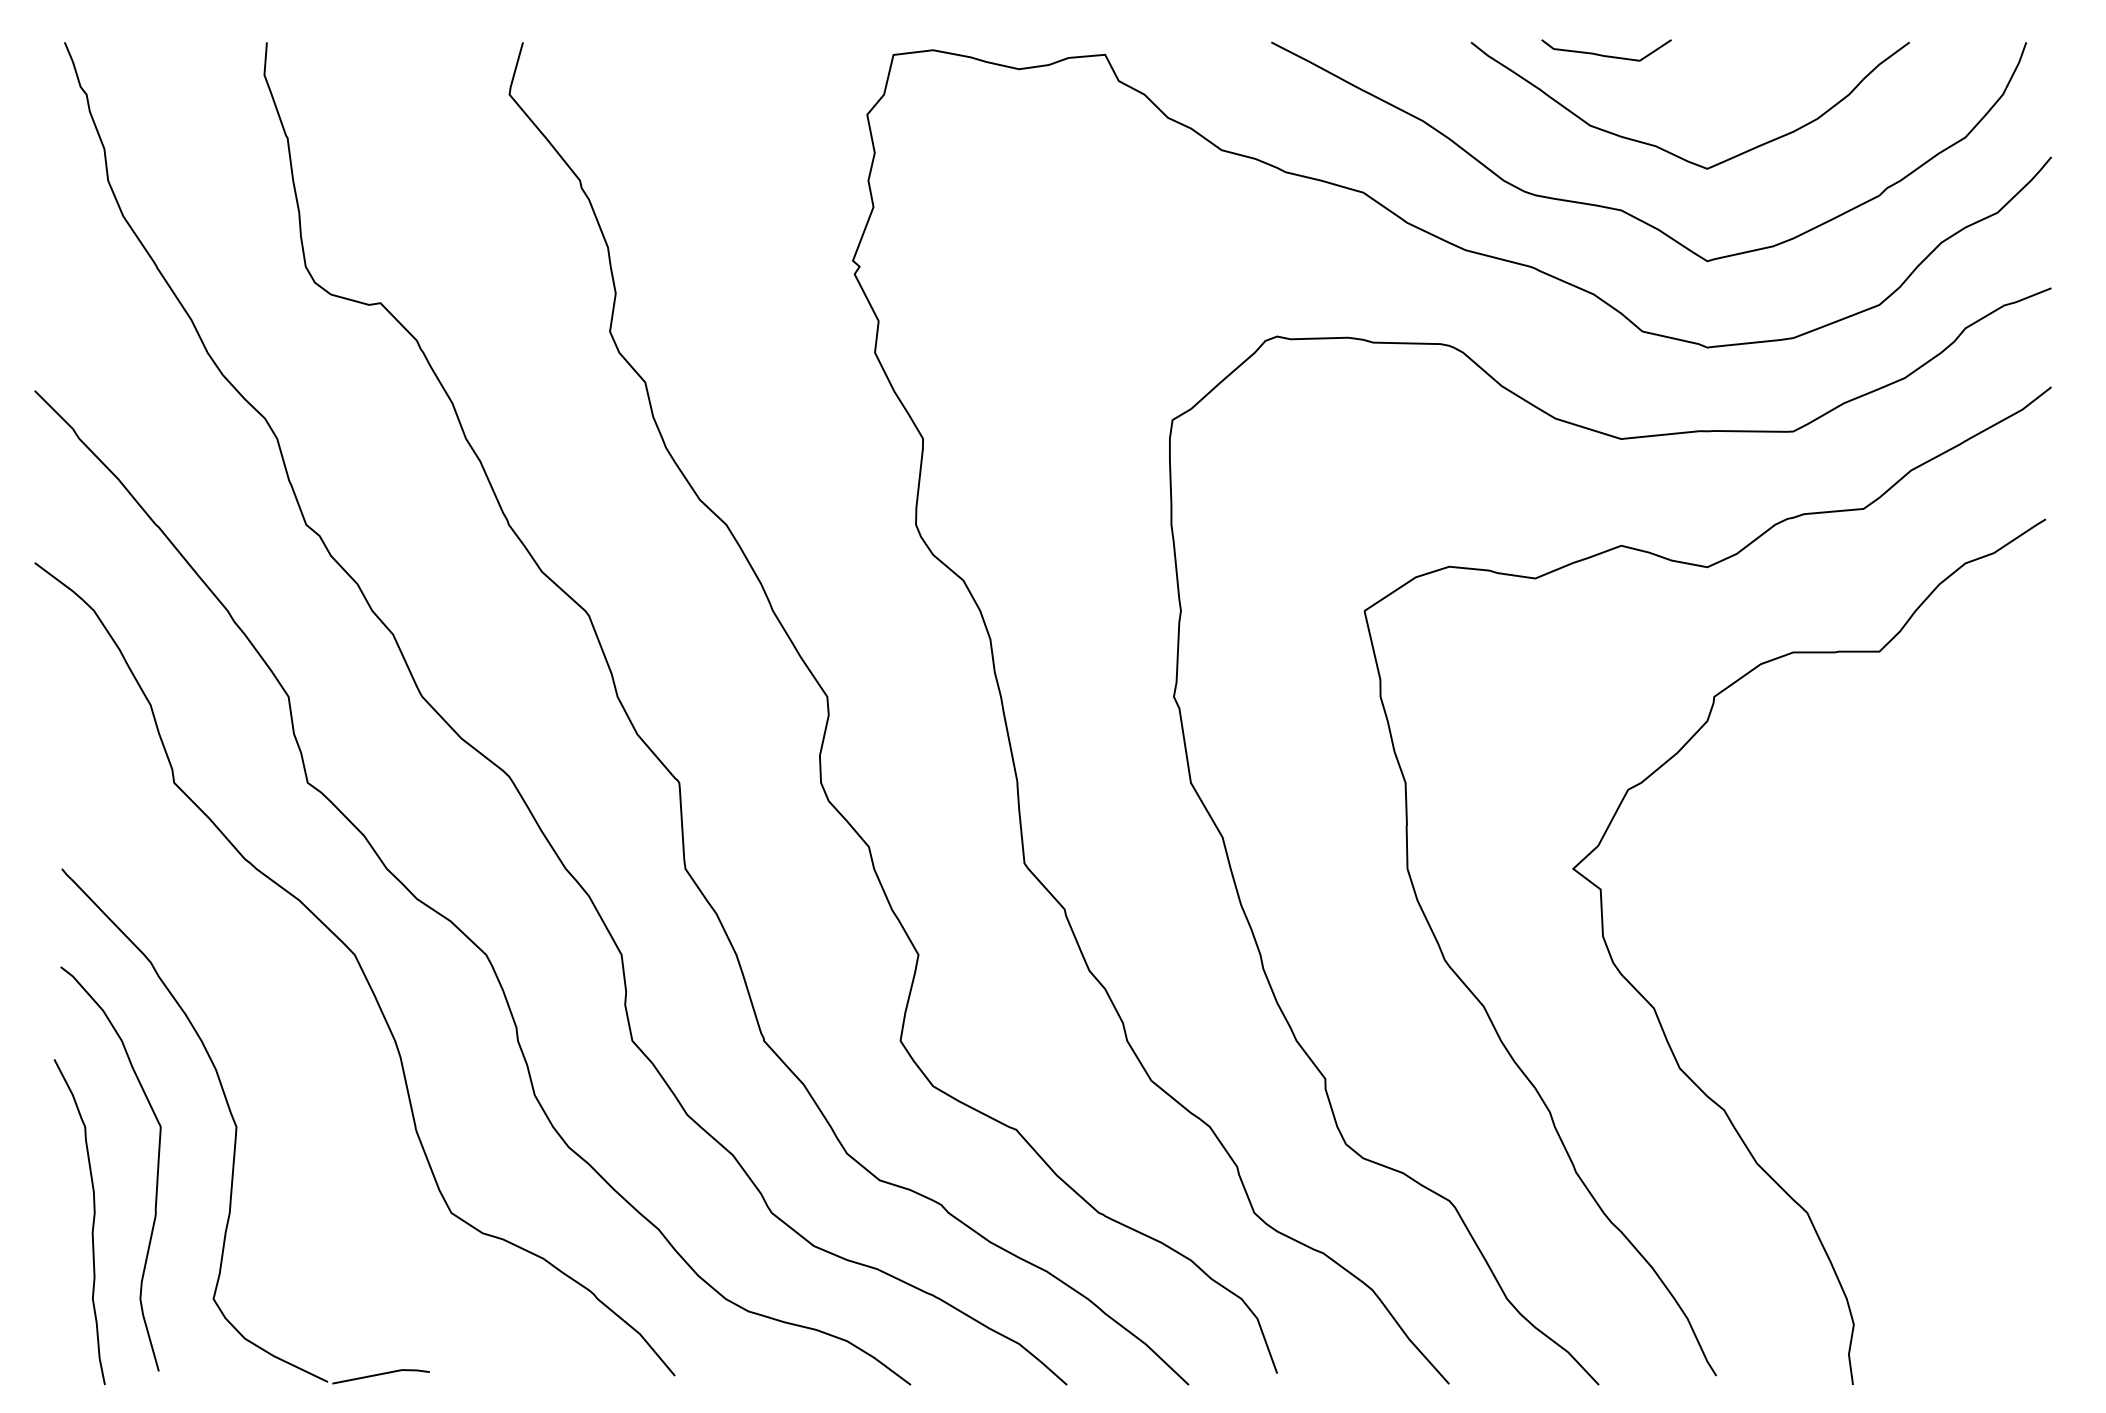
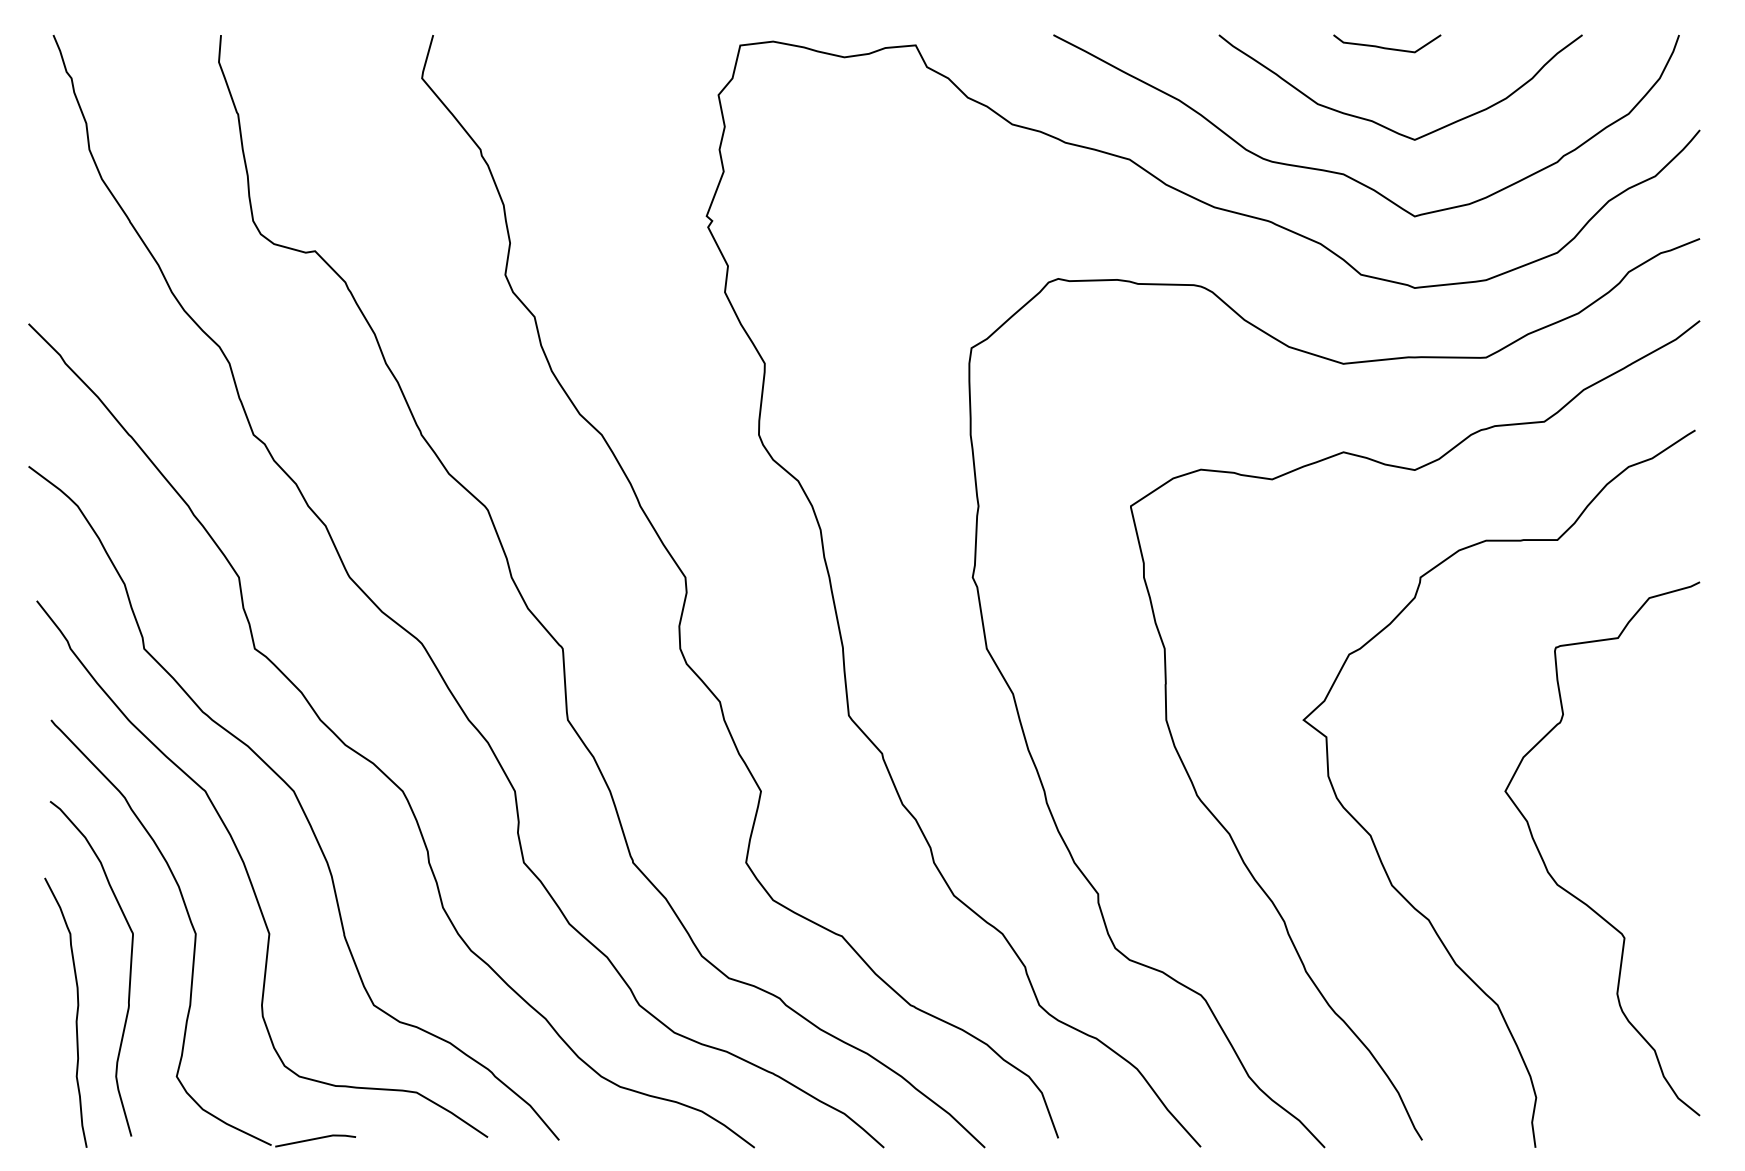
curve: (1606, 54) -> (1387, 47), moved
curve: (300, 1052) -> (248, 872), added
curve: (1898, 1079) -> (1573, 894), added

